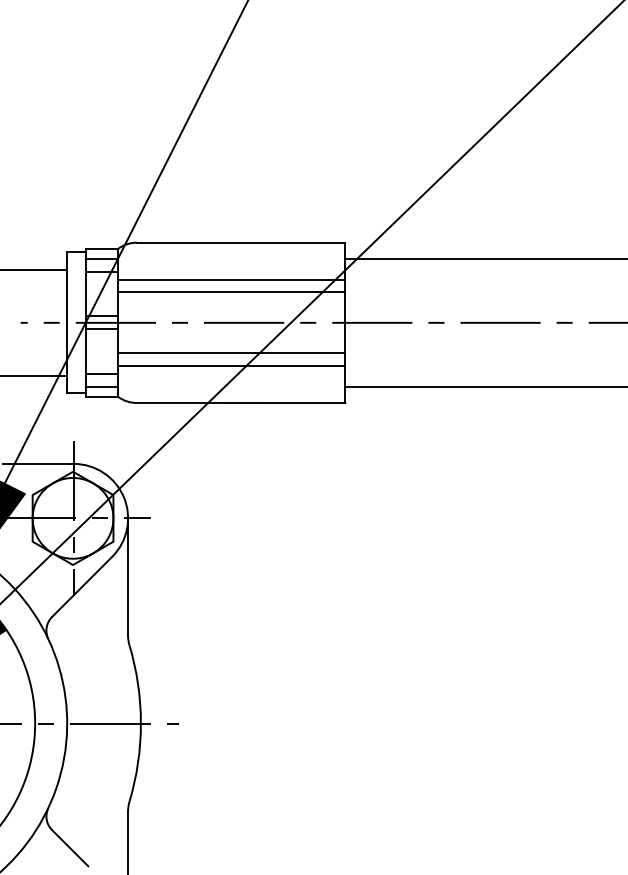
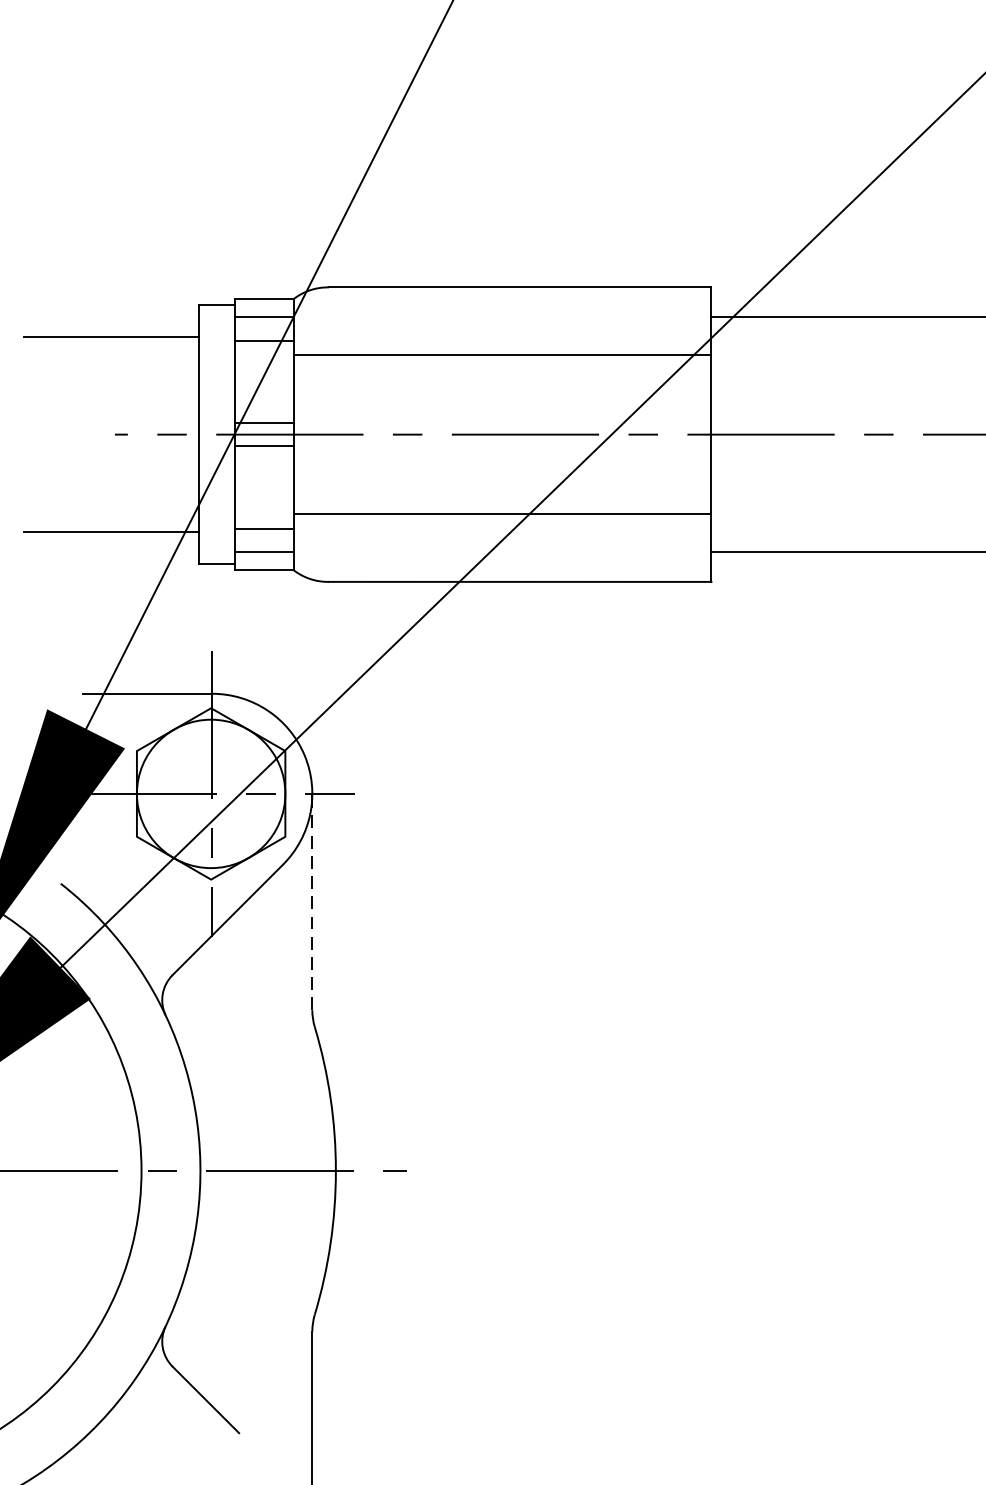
line: (231, 292) -> (502, 378), removed
line: (231, 353) -> (502, 490), removed
line: (128, 577) -> (313, 902), solid -> dashed

